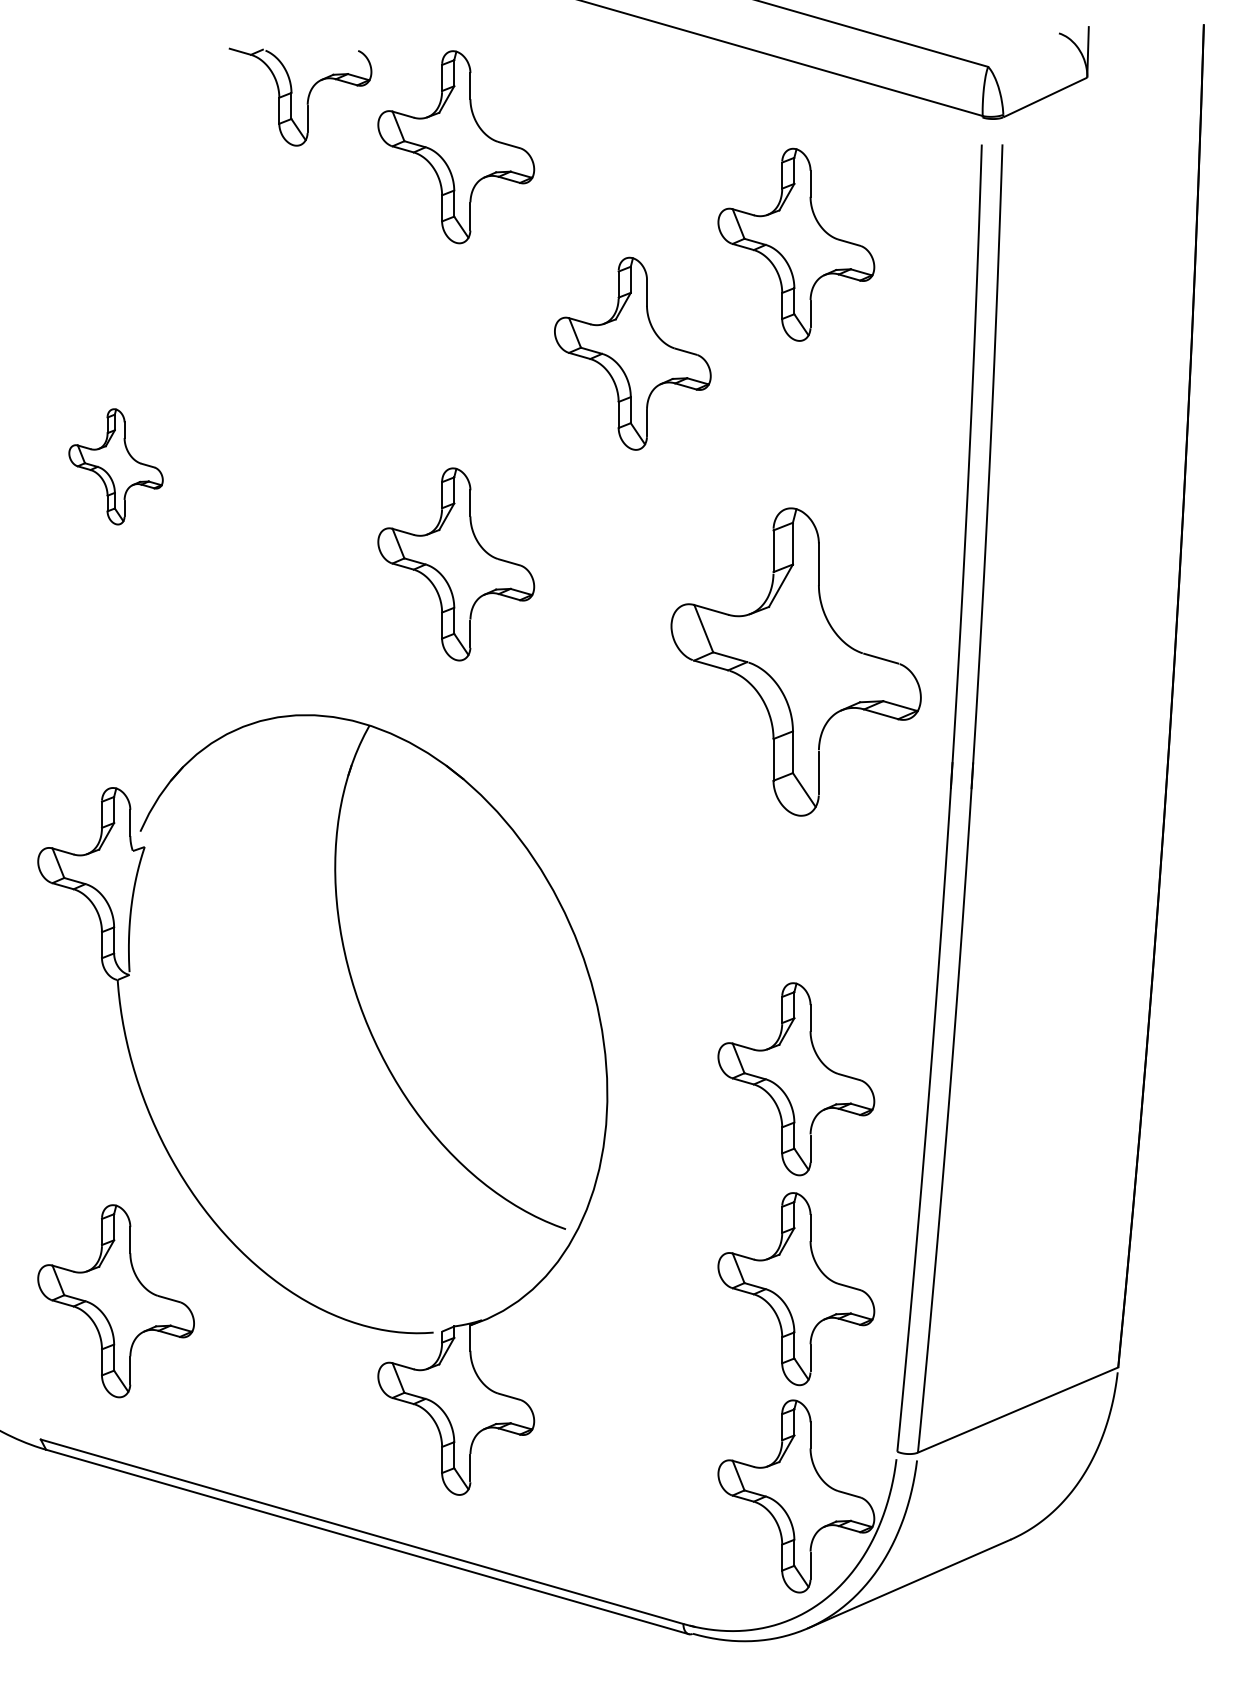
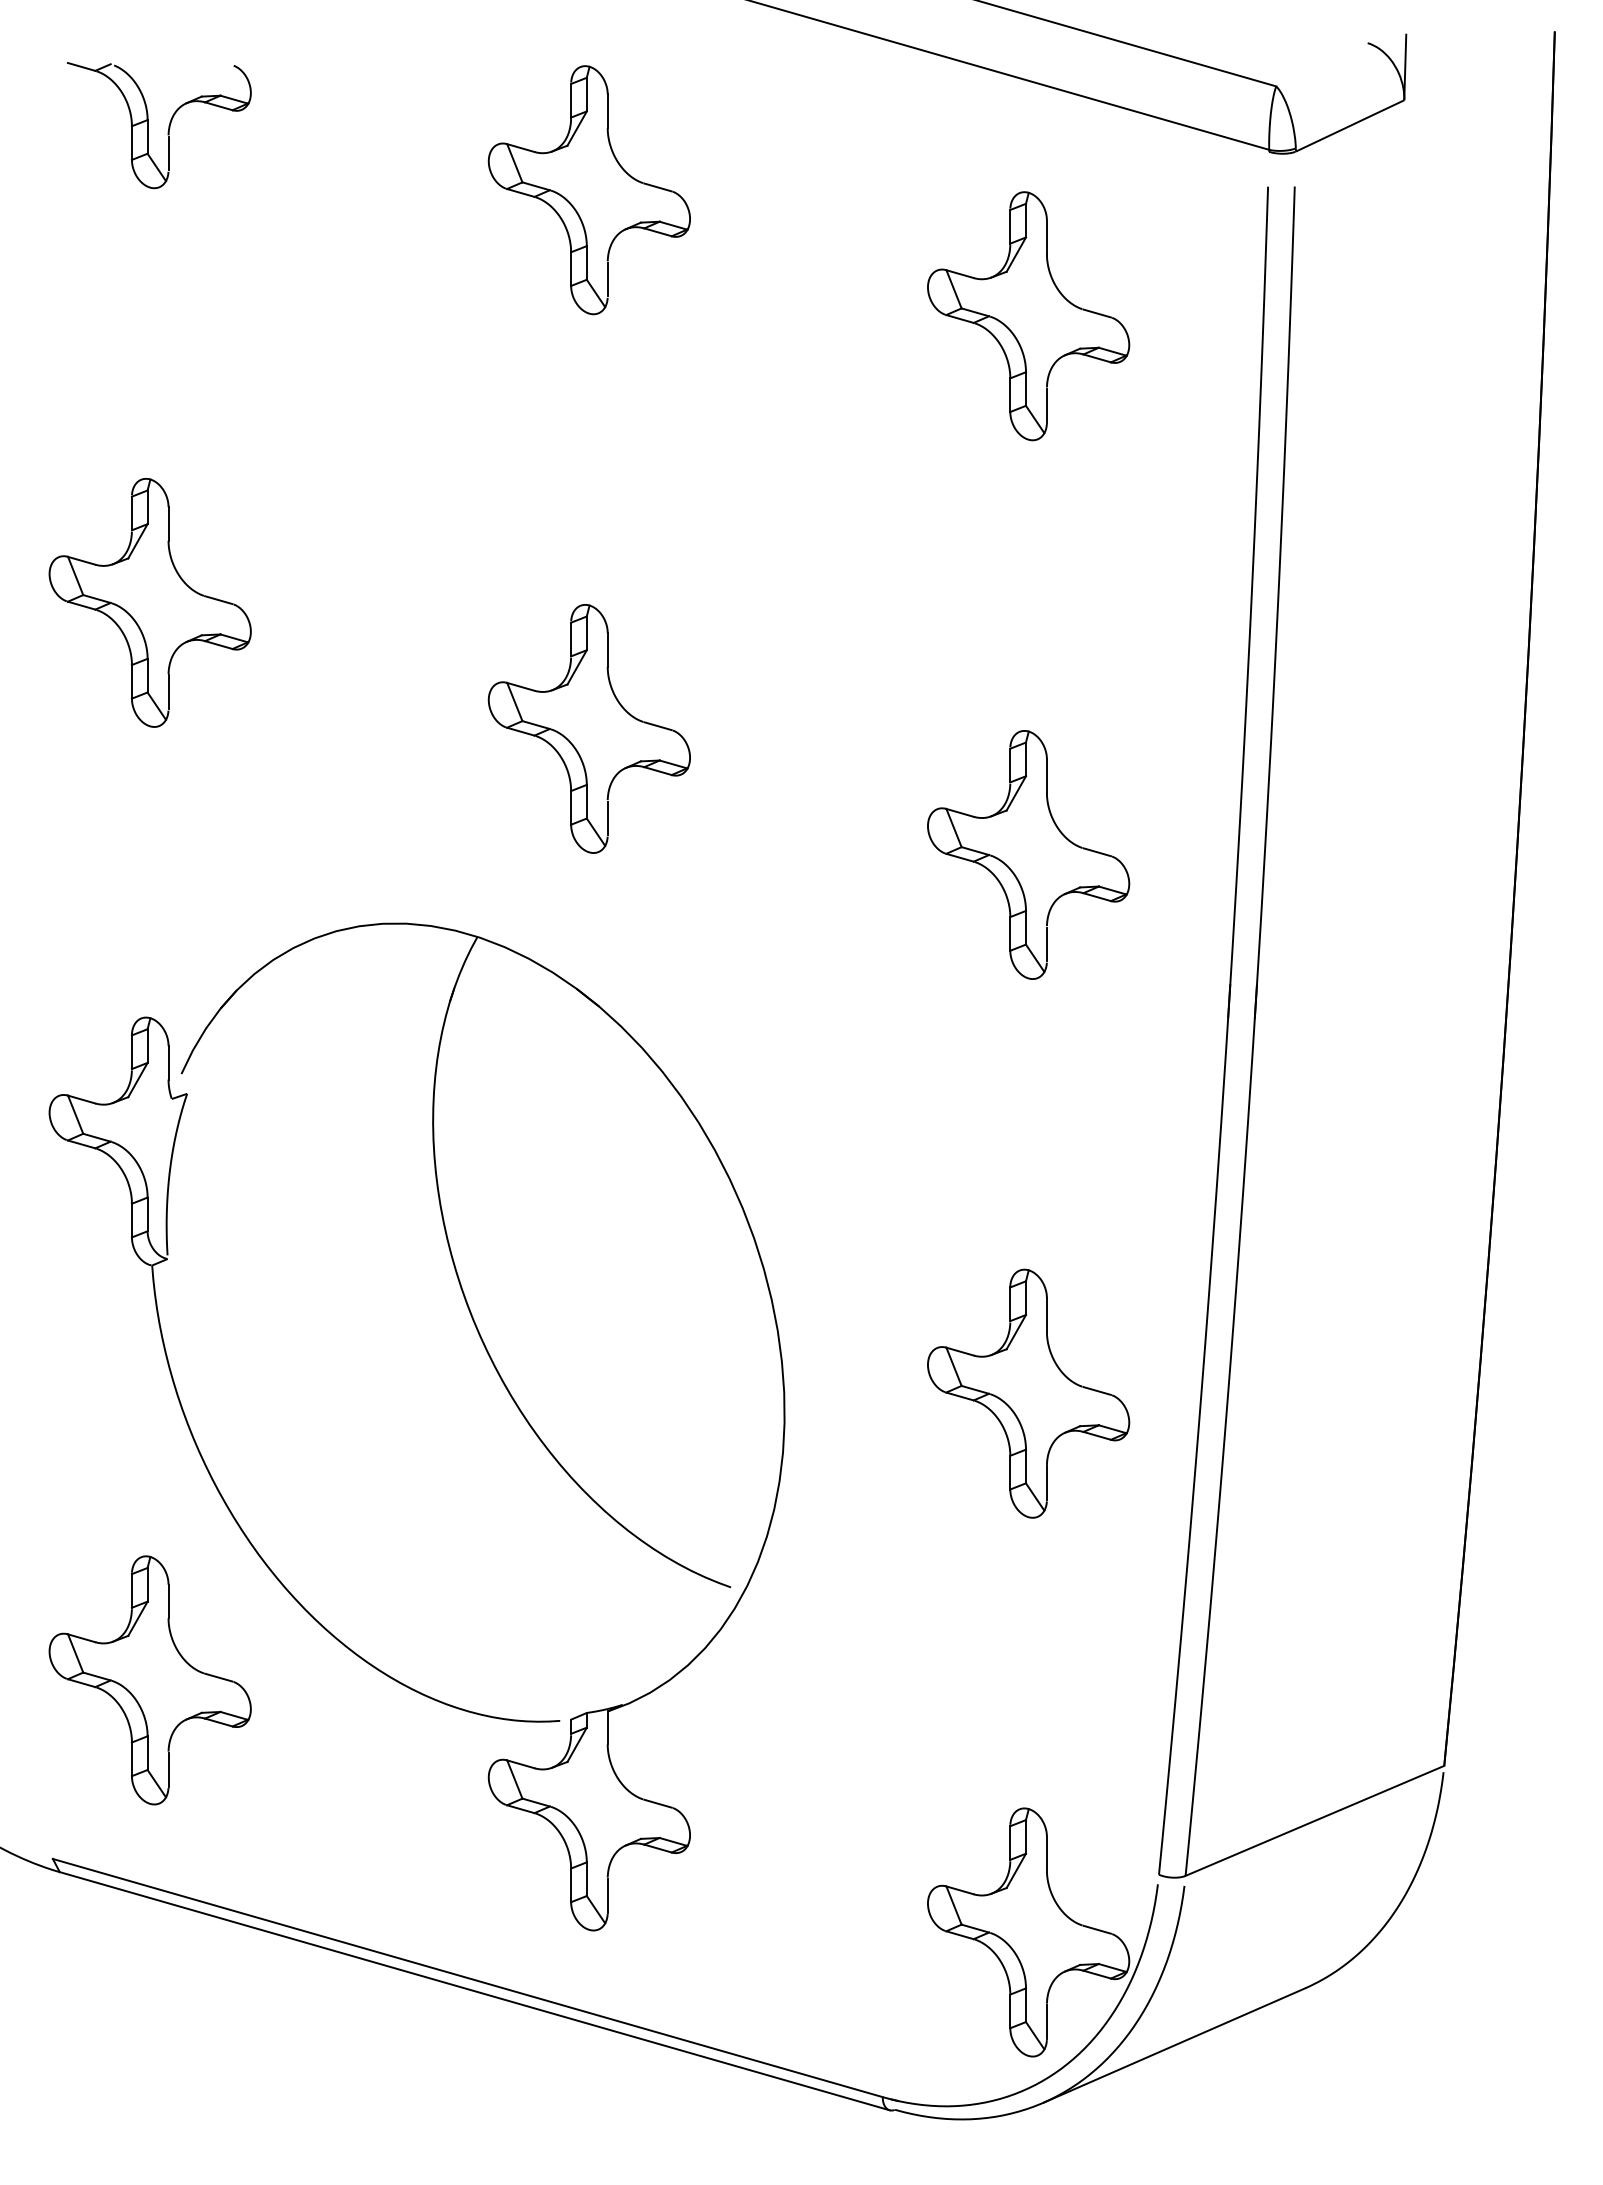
part: (292, 97) -> (148, 125), moved
part: (632, 353) -> (816, 456), removed
part: (115, 466) -> (149, 602), size x1.67
part: (796, 661) -> (1028, 854), size x0.62
part: (796, 1288) -> (1028, 1664), removed

